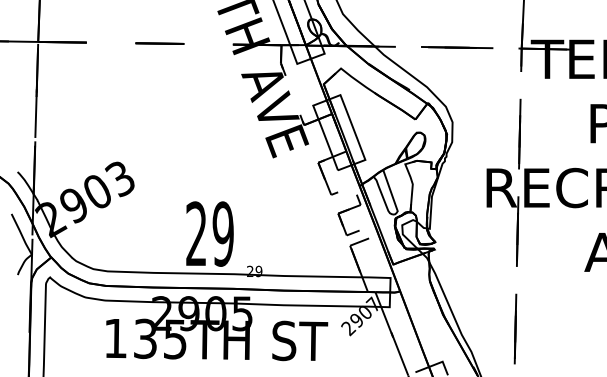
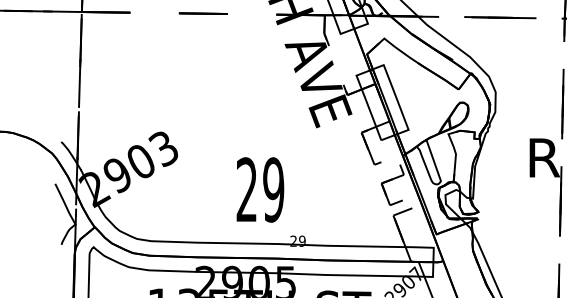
text: (209, 233) -> (259, 189), moved

